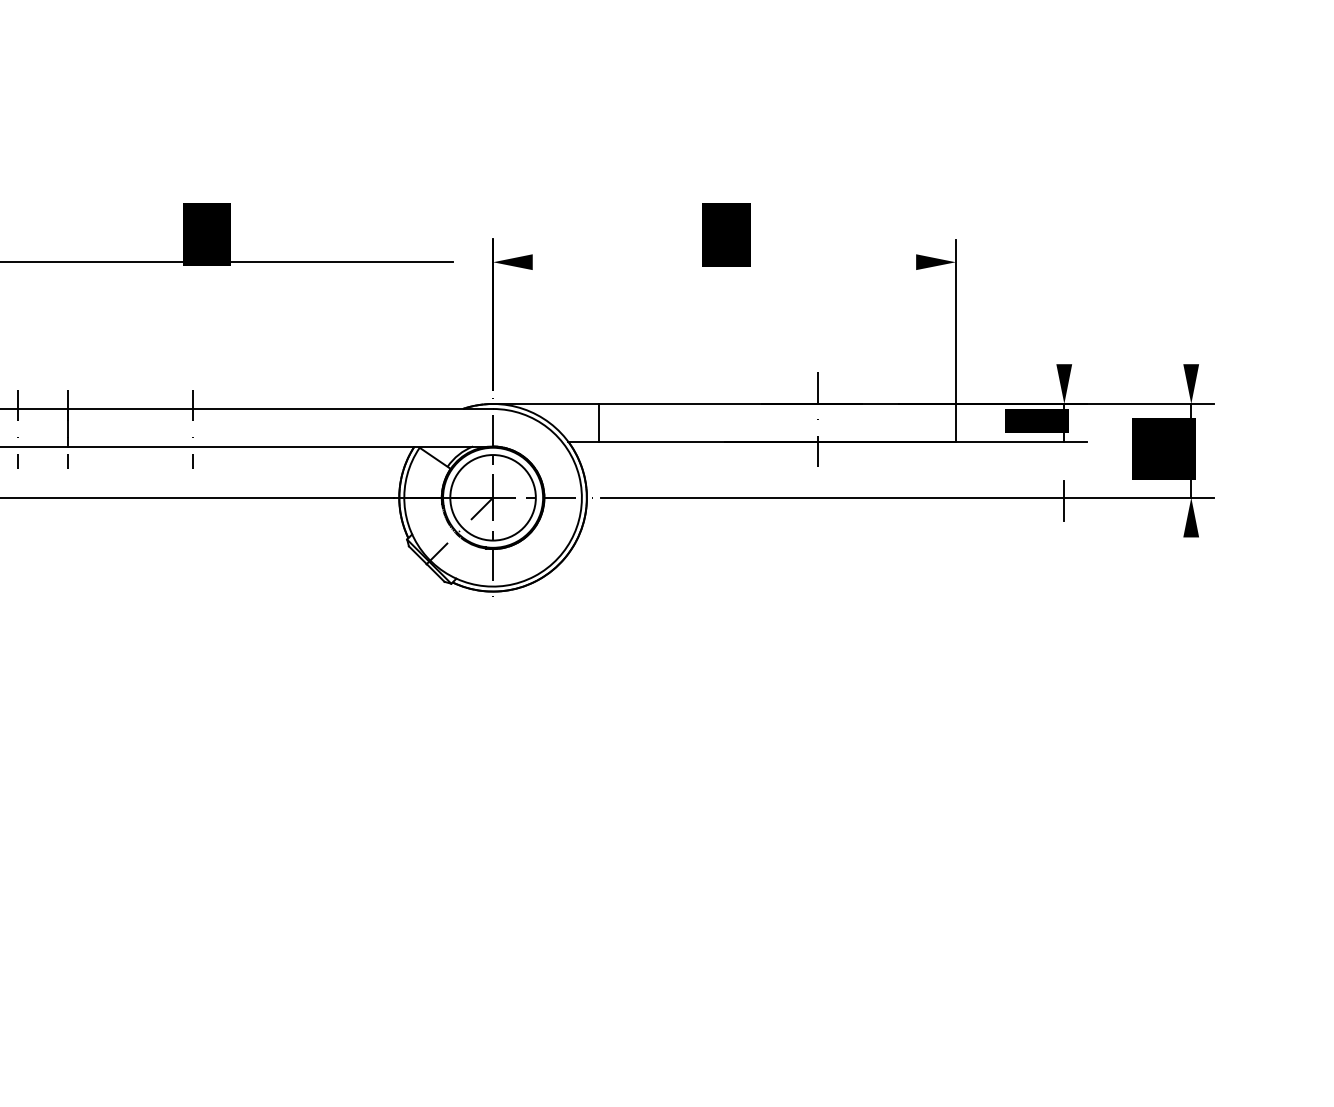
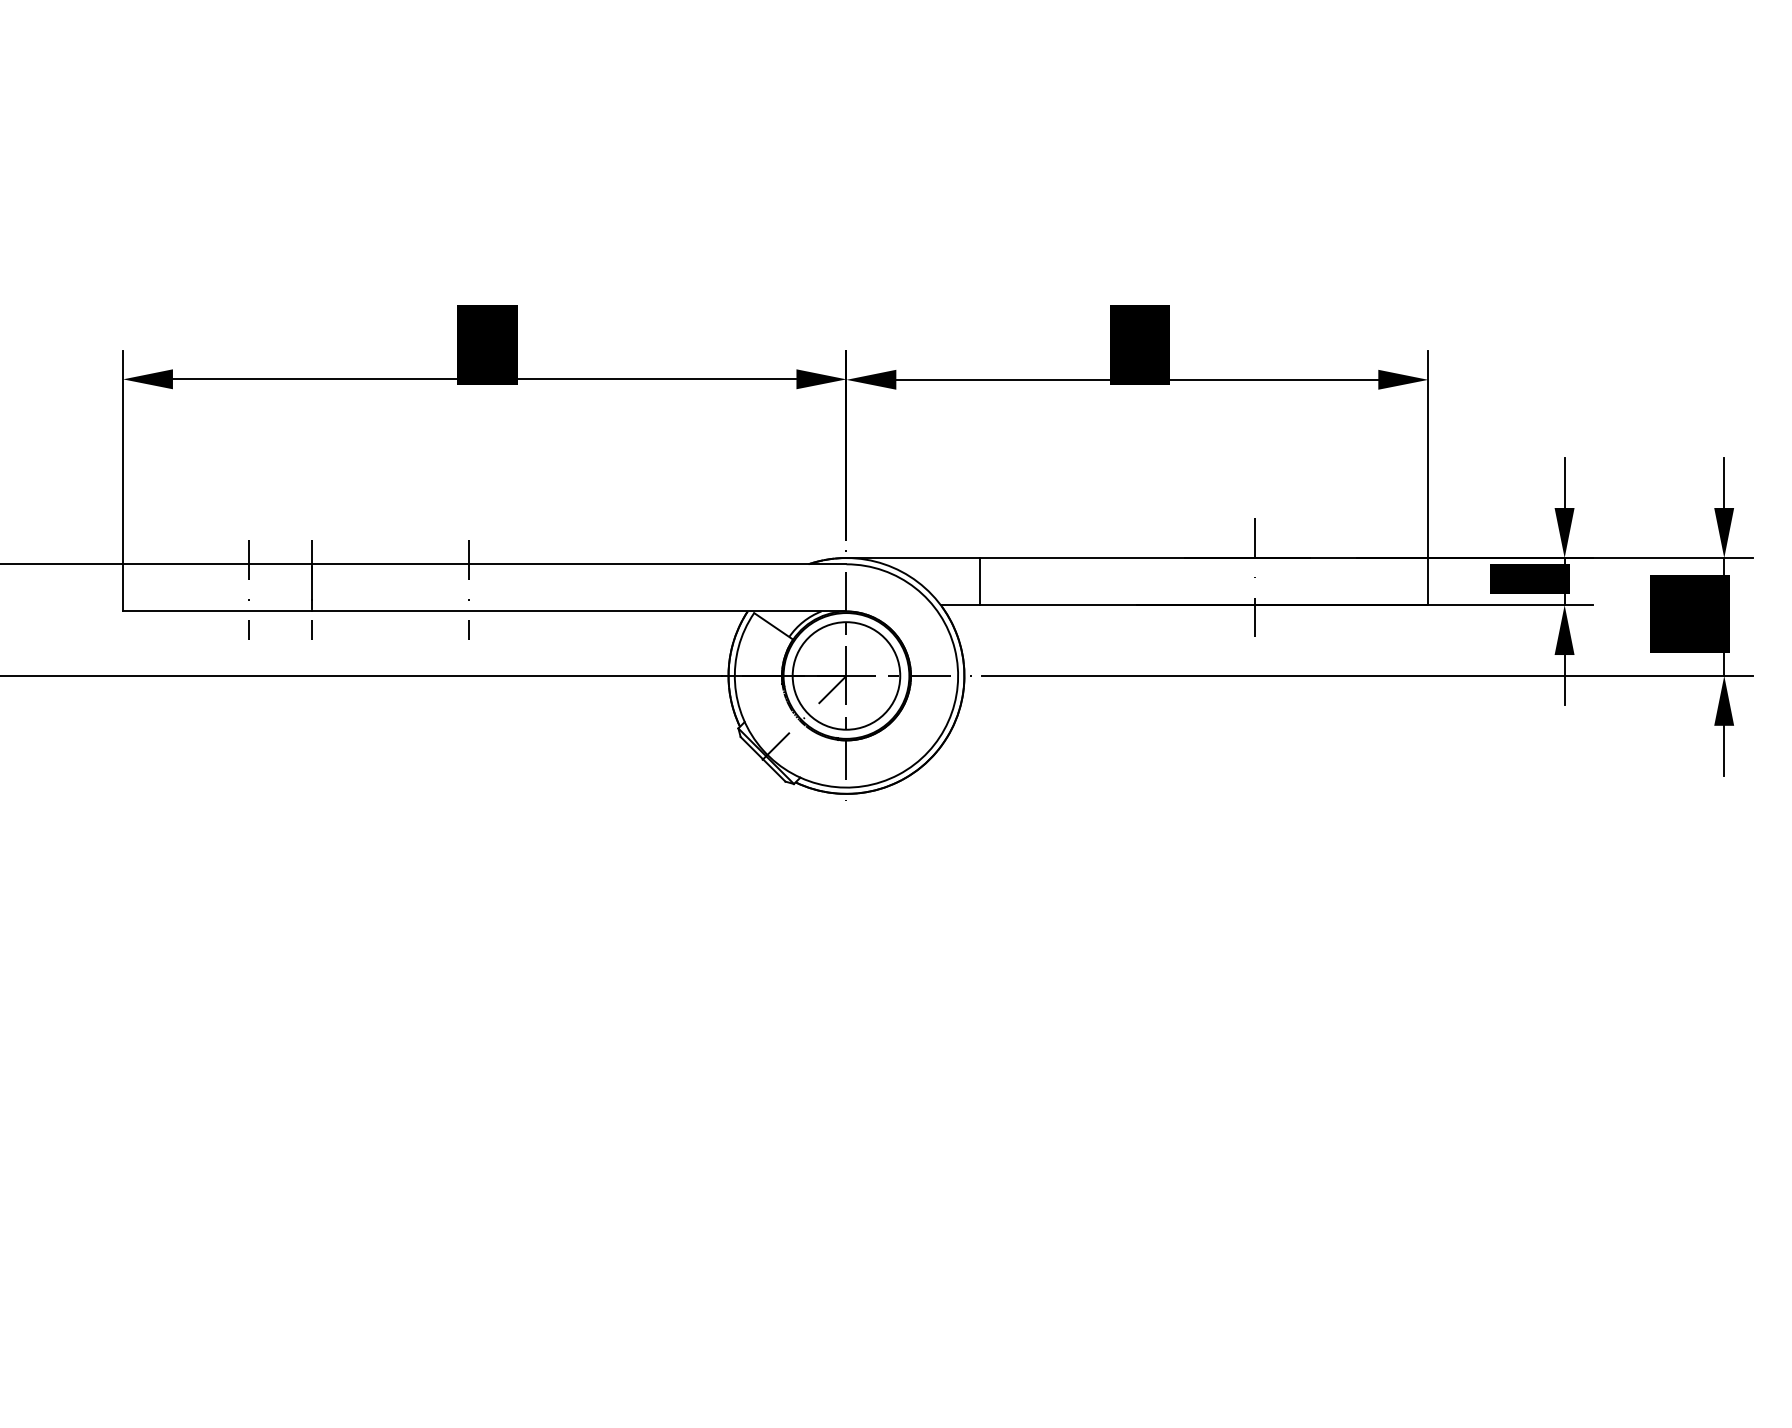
fill: (473, 261) -> (821, 379), added
line: (724, 261) -> (1137, 379), added
line: (1064, 344) -> (1564, 483), added
line: (1191, 344) -> (1724, 483), added
fill: (1064, 461) -> (1564, 630), added
line: (1191, 557) -> (1724, 750), added

